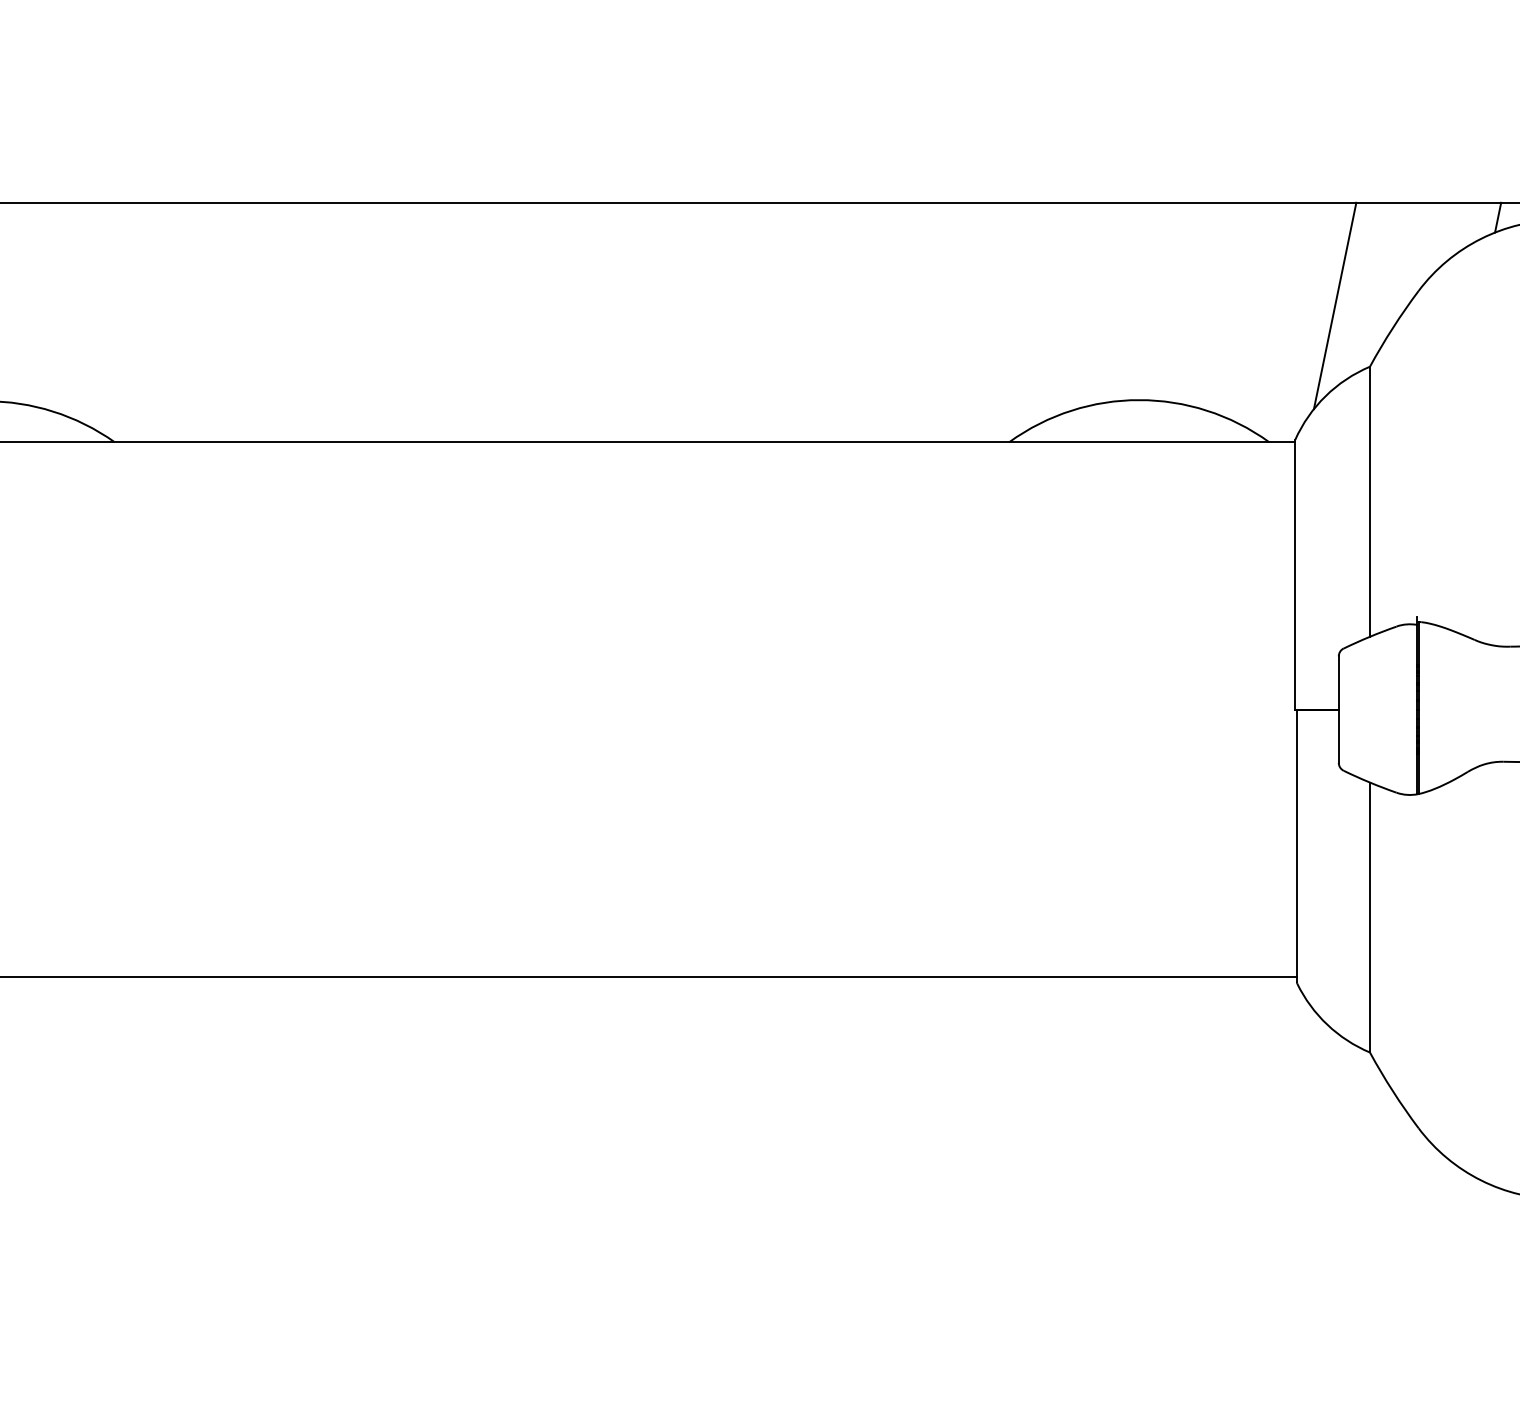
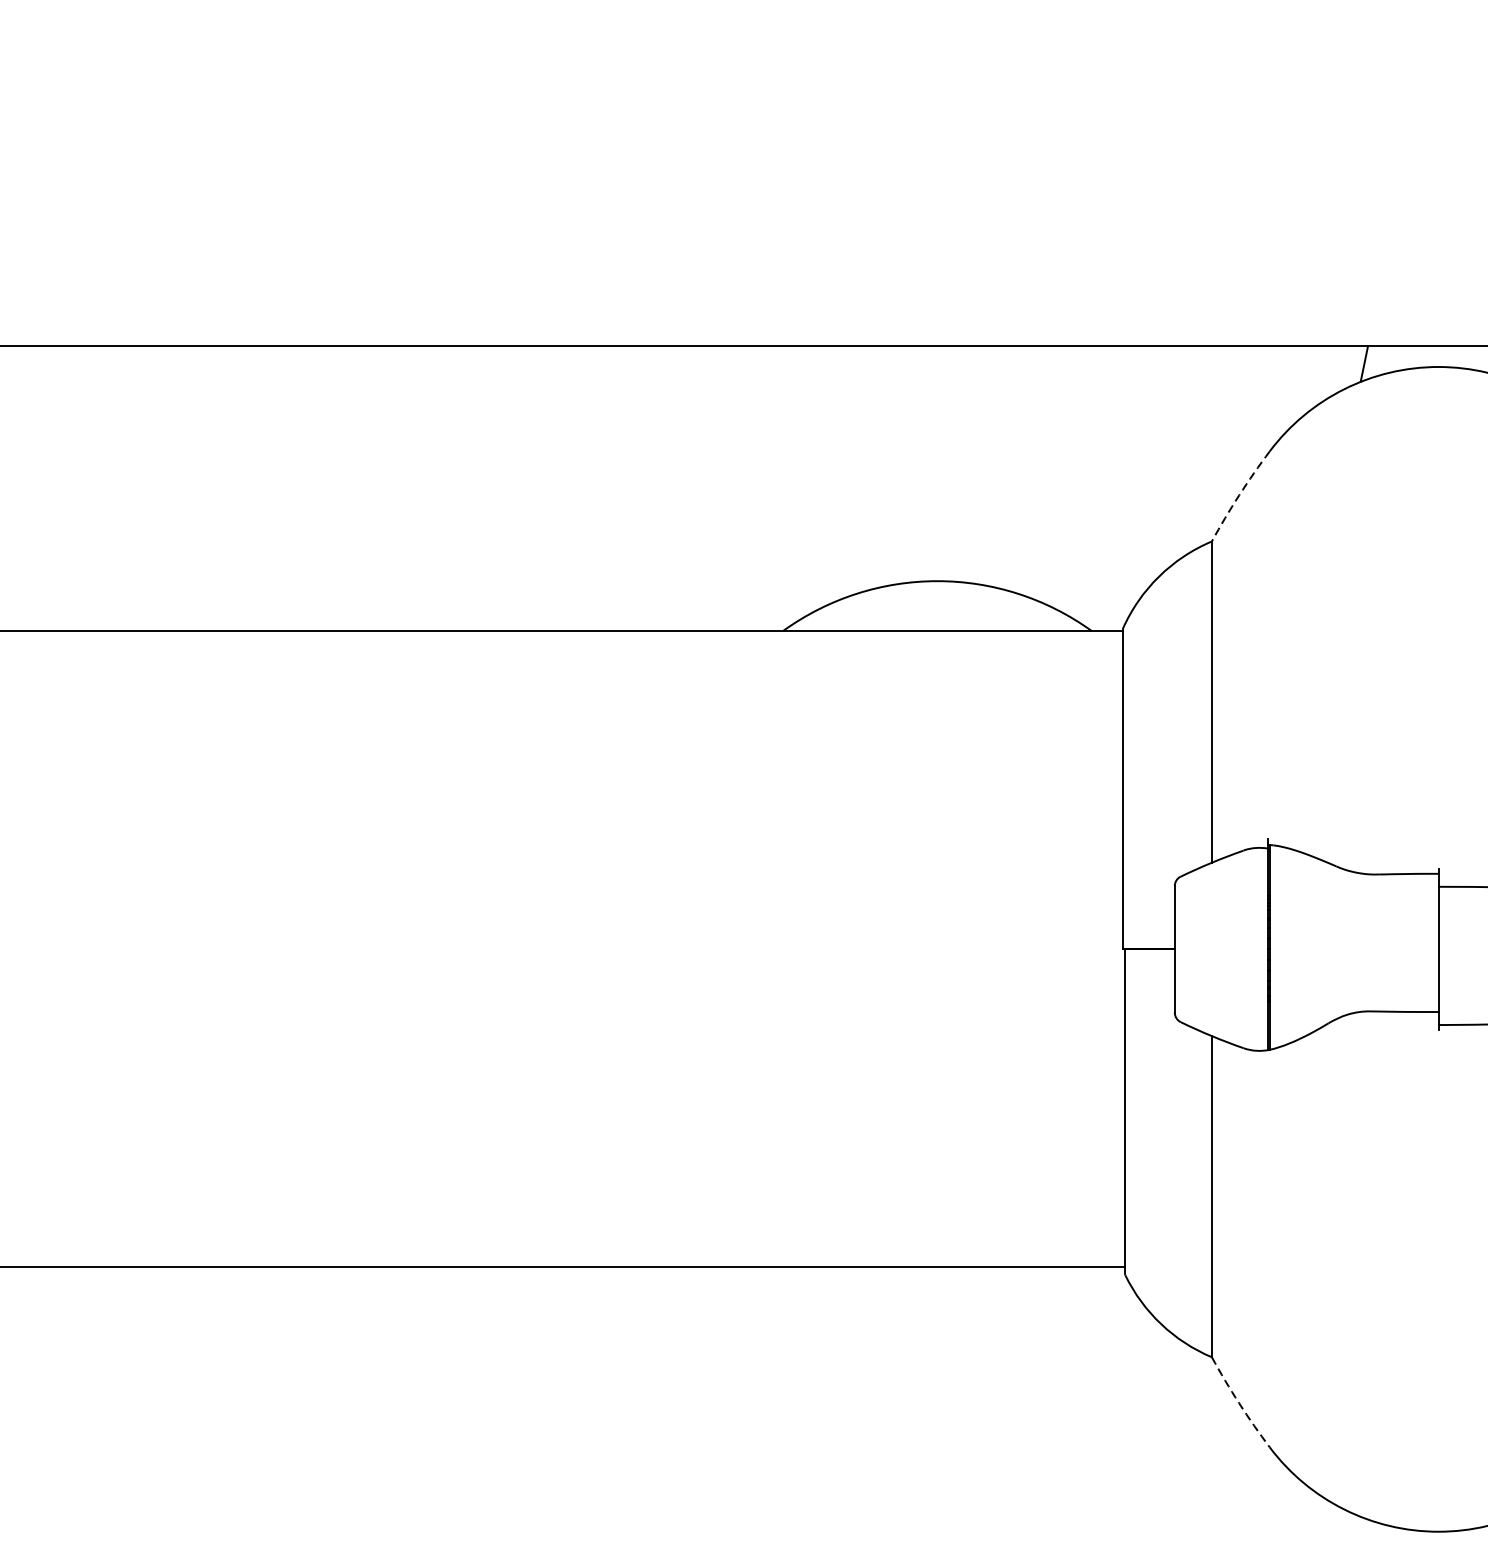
line: (1334, 305) -> (1169, 468), removed
arc: (1392, 328) -> (1238, 495), solid -> dashed
arc: (1392, 1091) -> (1238, 1403), solid -> dashed

